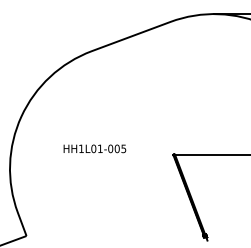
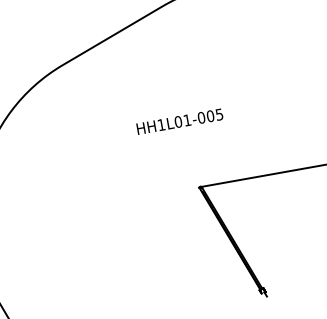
text: (94, 148) -> (179, 121), moved

